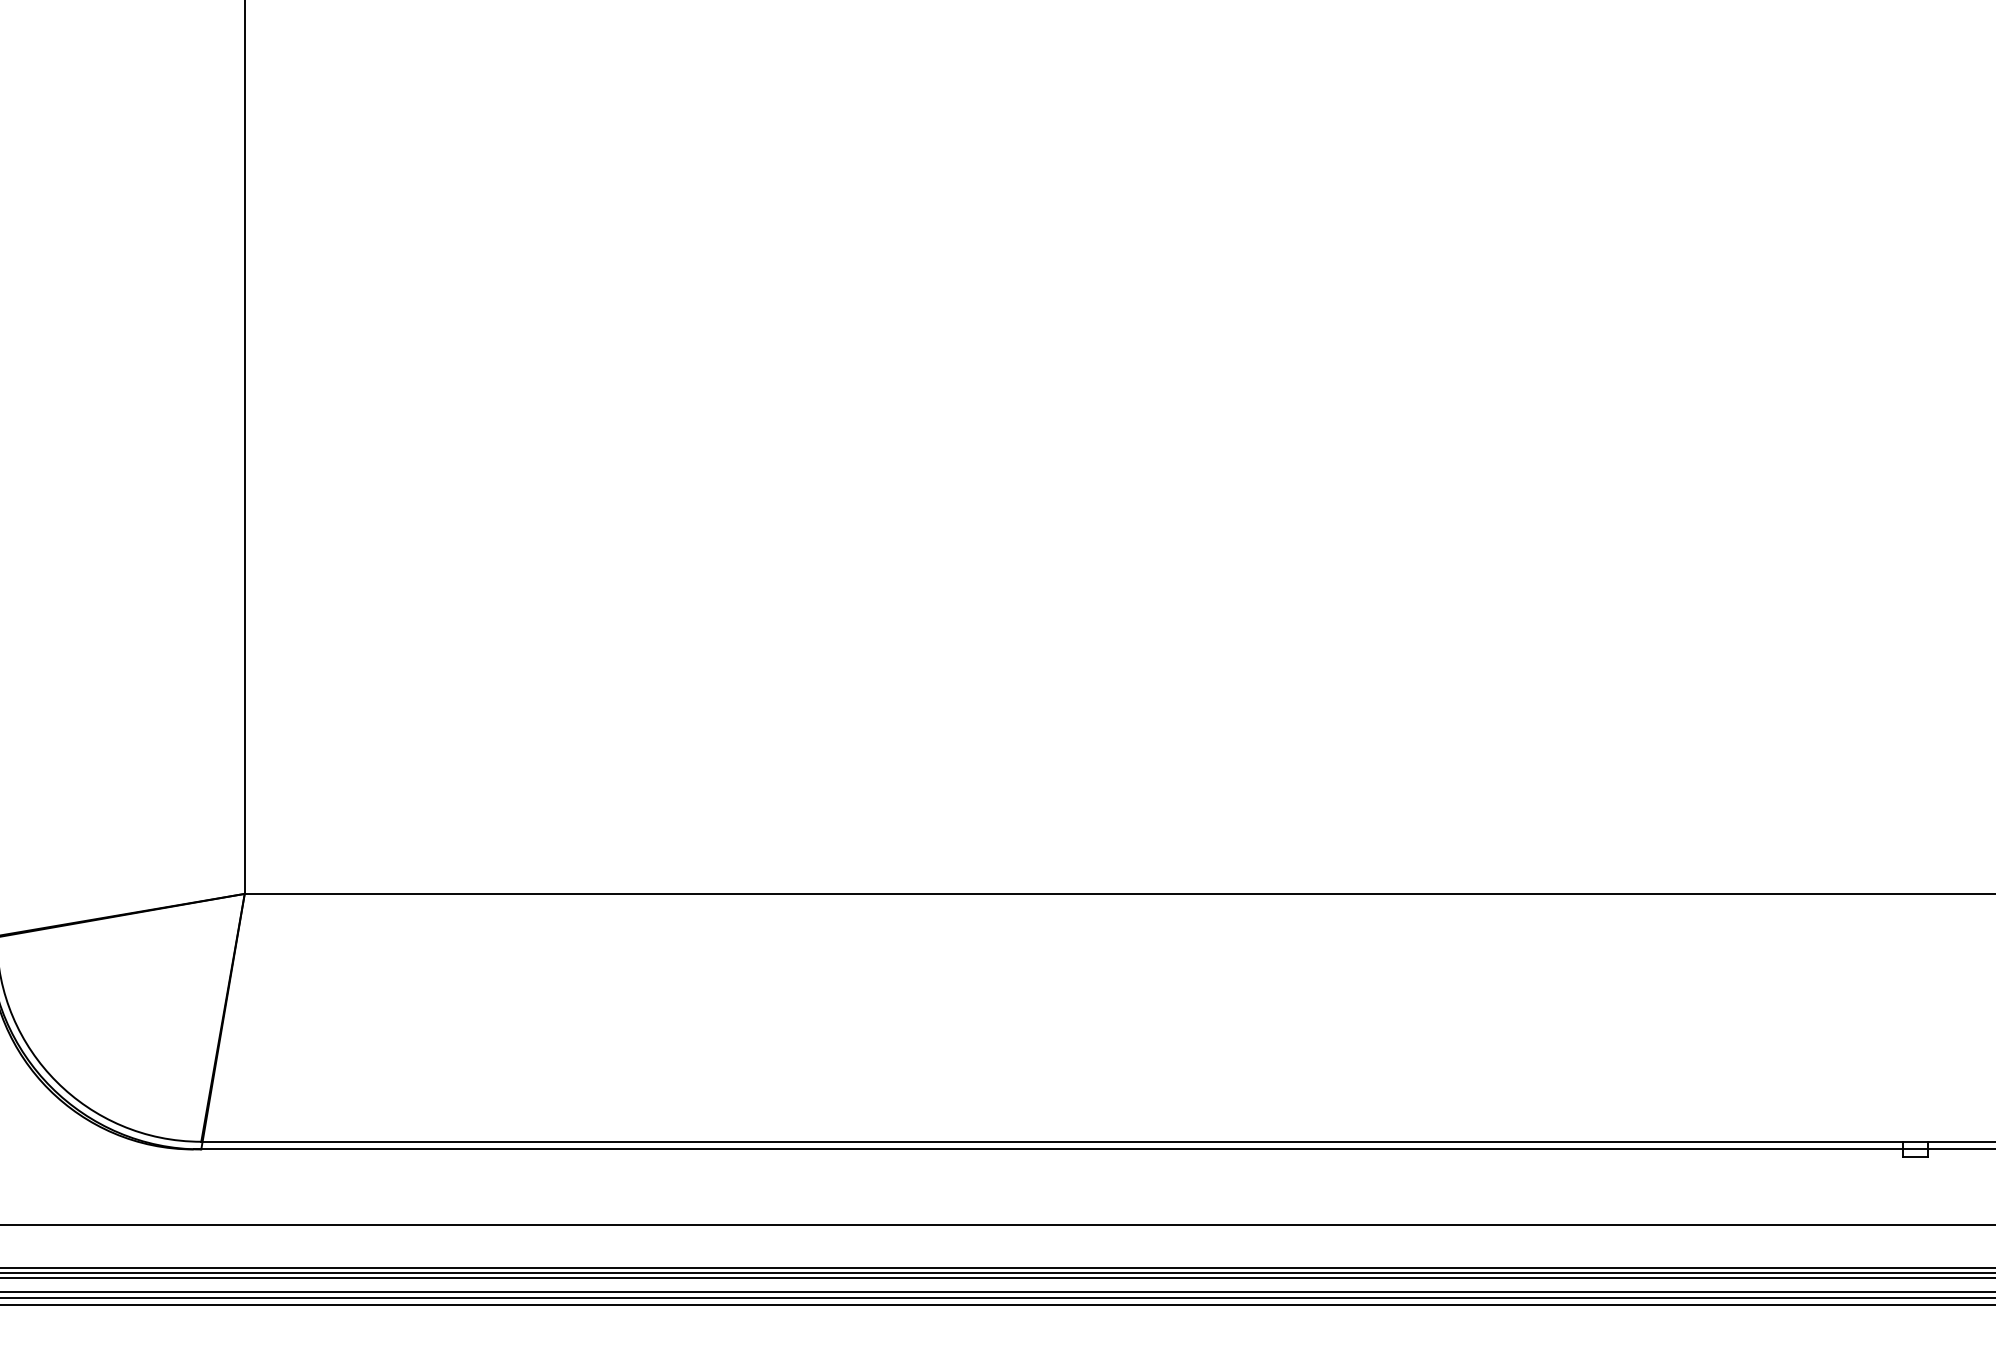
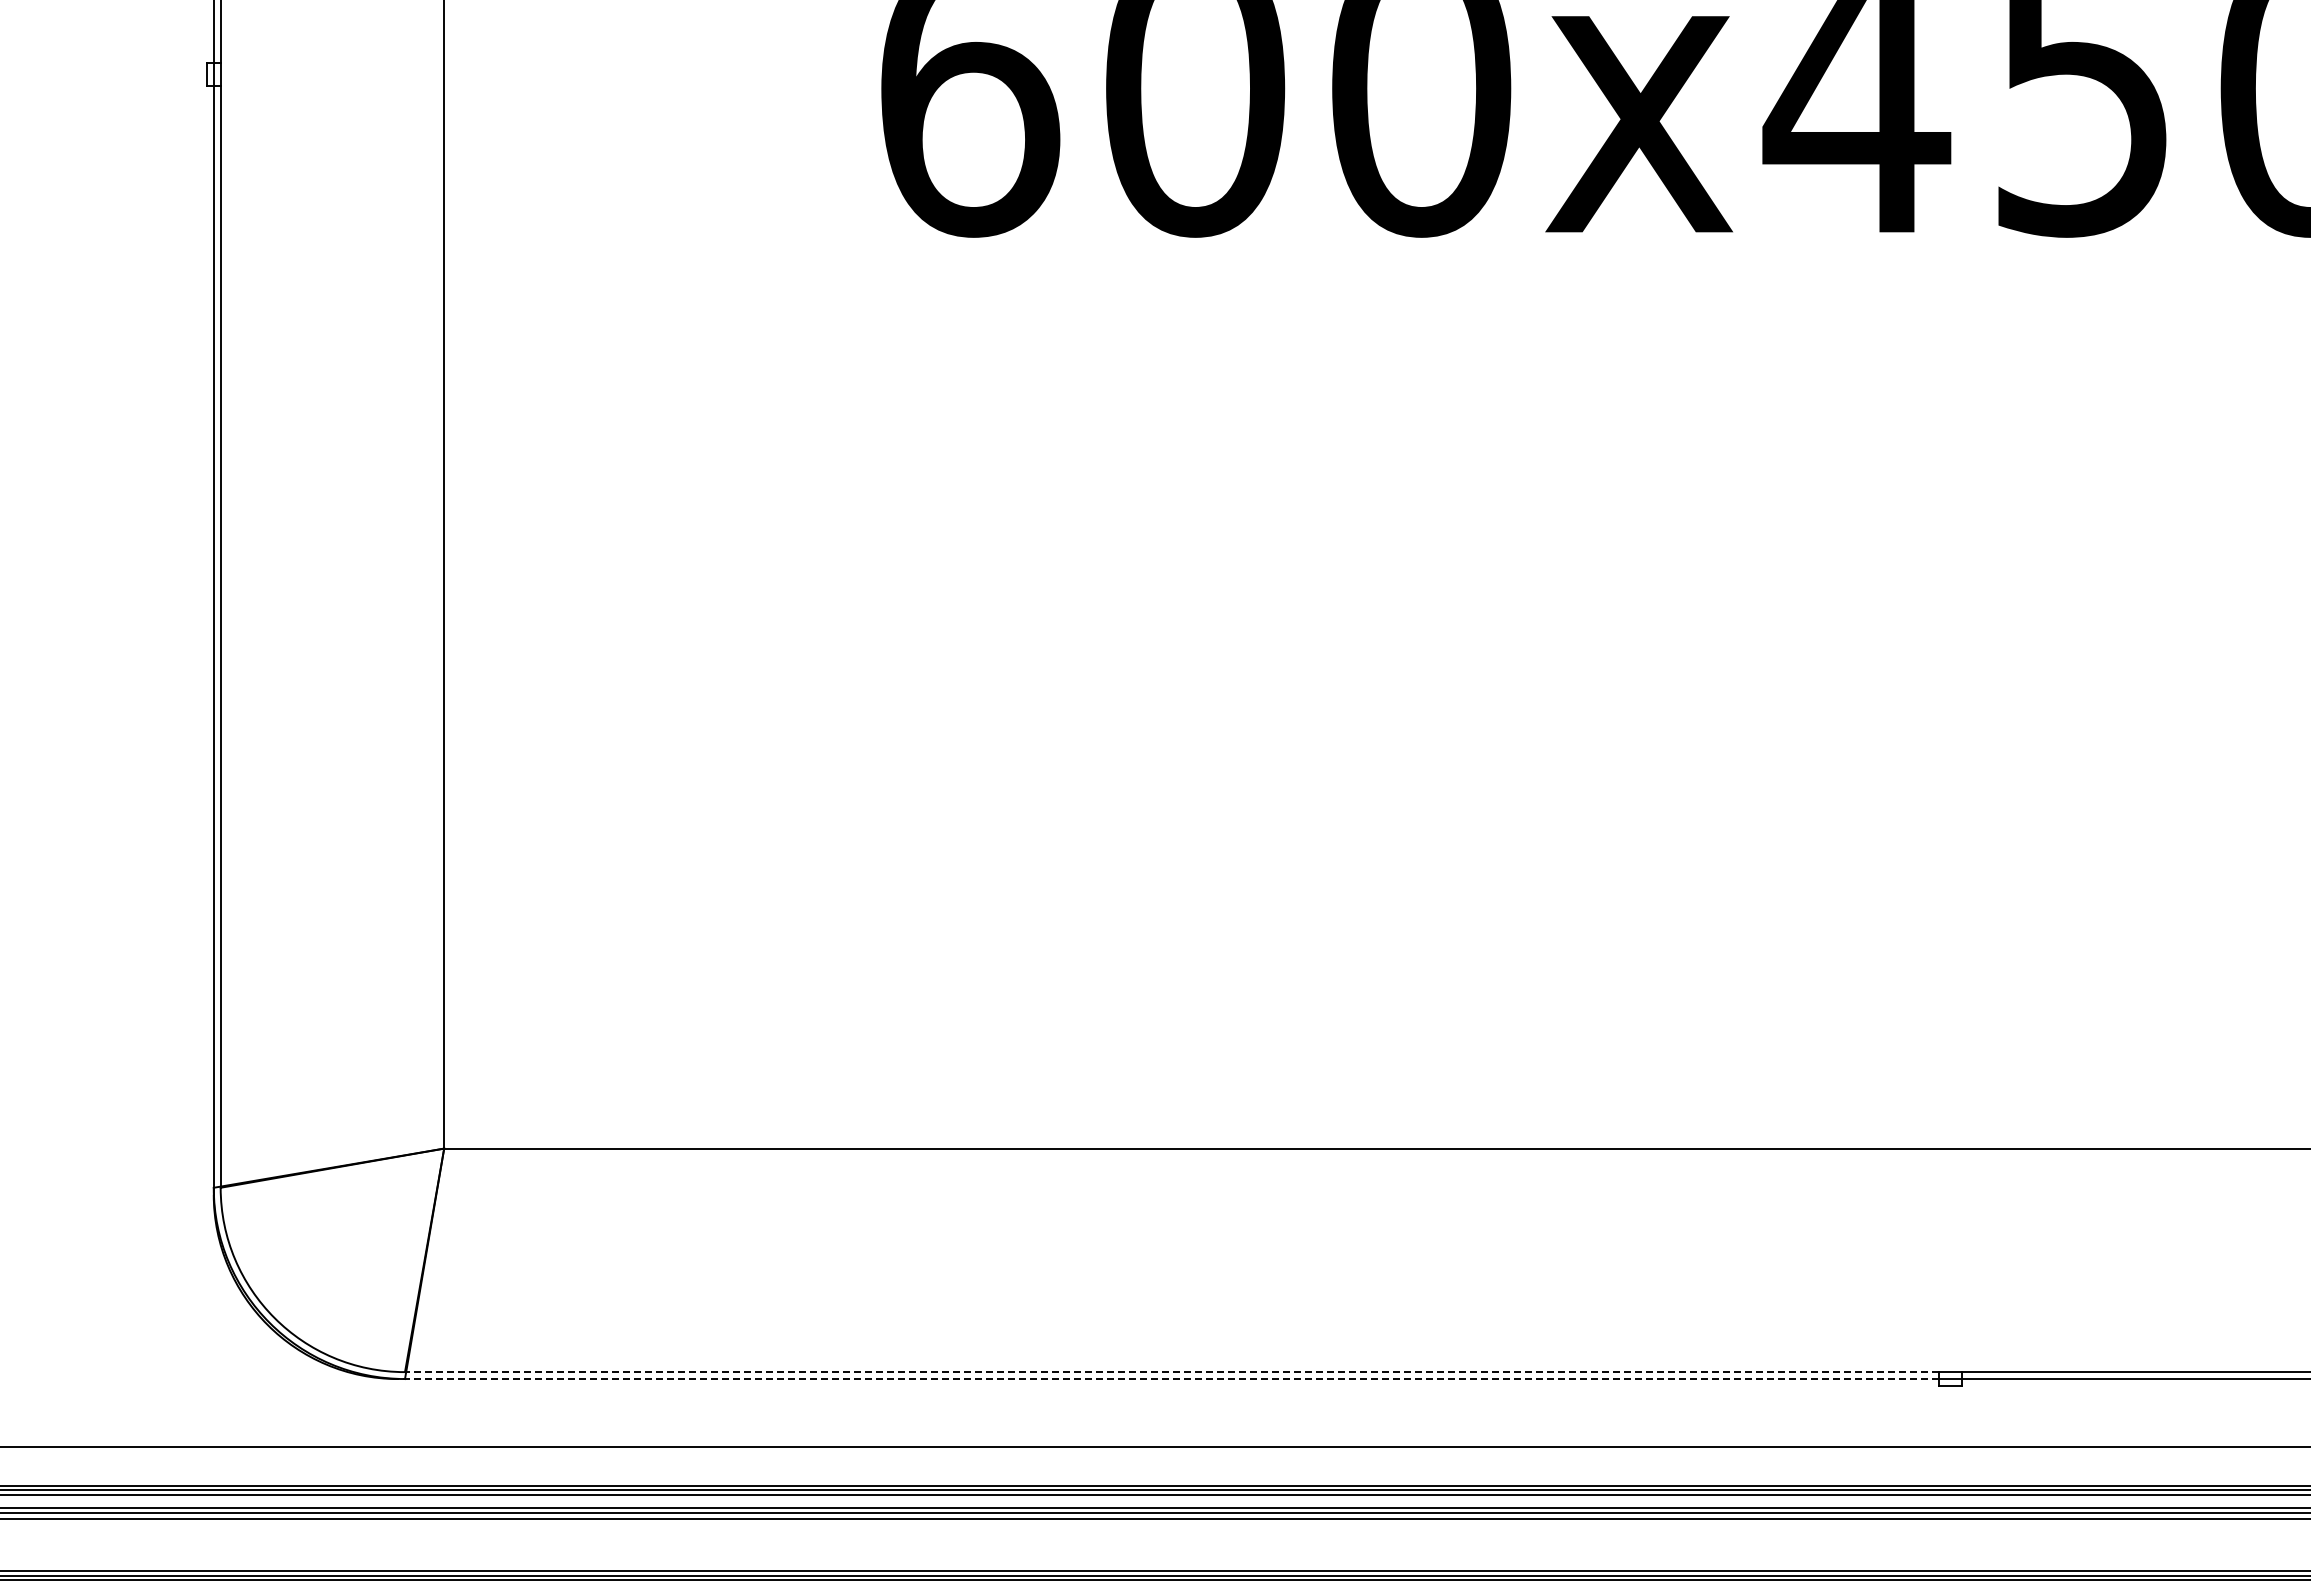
line: (1051, 1142) -> (1171, 1372), solid -> dashed
line: (1048, 1149) -> (1168, 1379), solid -> dashed

